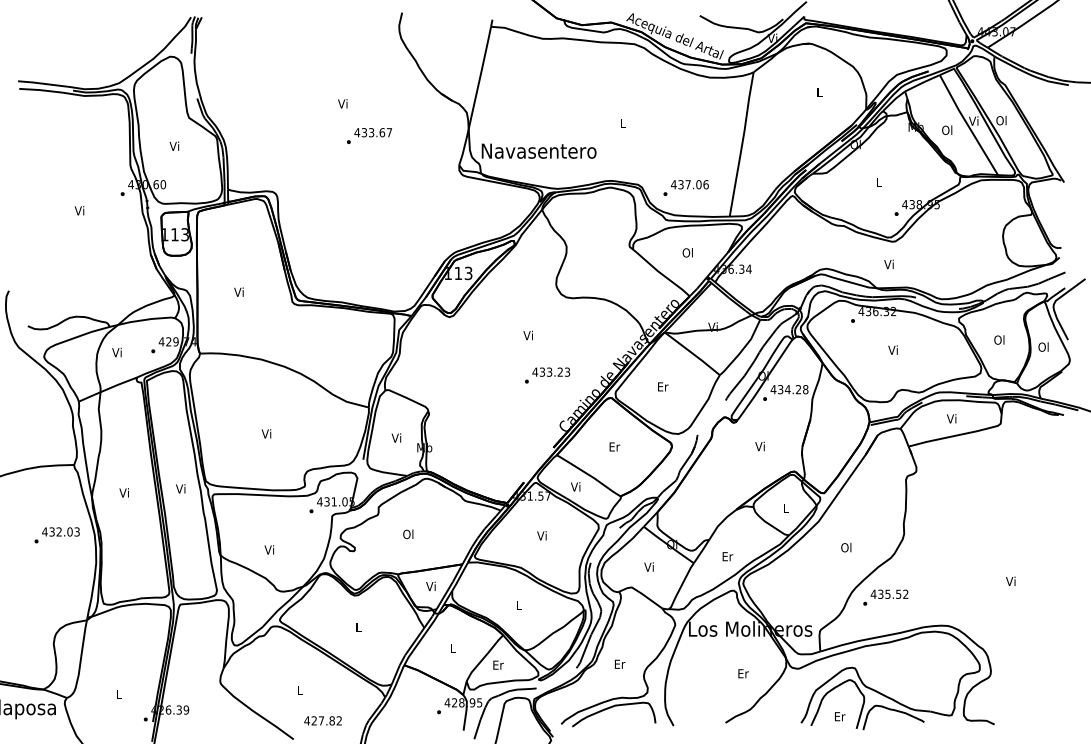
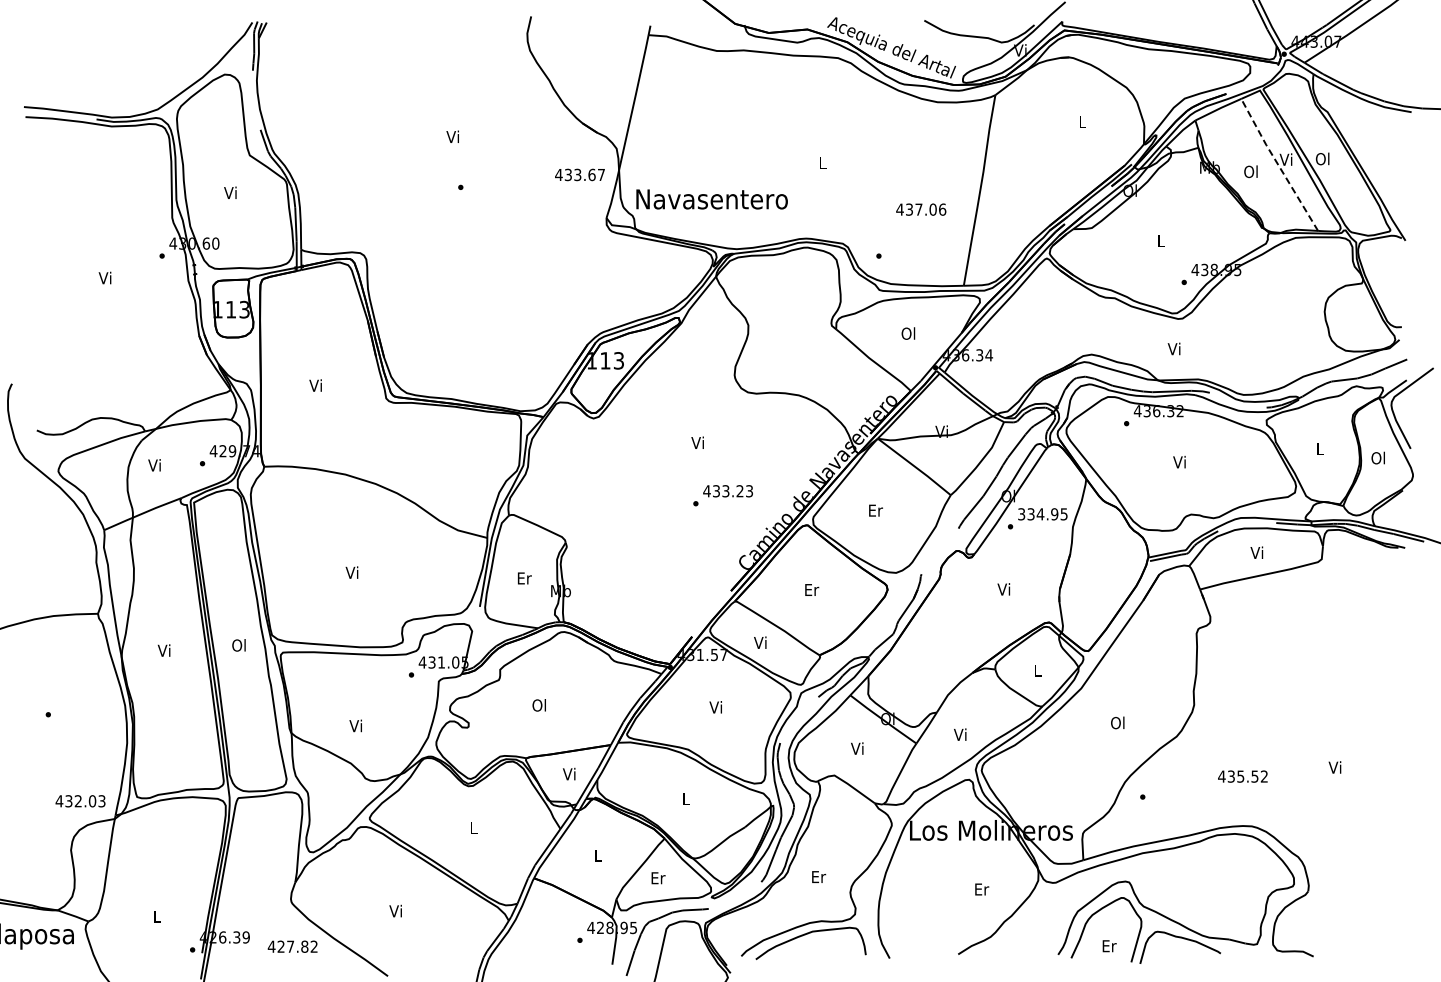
line: (968, 124) -> (1278, 164), solid -> dashed
text: (372, 132) -> (579, 174), moved
text: (690, 184) -> (921, 209), moved
text: (999, 339) -> (1319, 448), Ol -> L
text: (789, 389) -> (1042, 514), 434.28 -> 334.95
text: (397, 438) -> (524, 578), Vi -> Er
text: (180, 488) -> (238, 645), Vi -> Ol
text: (60, 532) -> (80, 801), moved
text: (727, 556) -> (961, 734), Er -> Vi
text: (889, 594) -> (1242, 776), moved
text: (299, 689) -> (395, 910), L -> Vi
text: (322, 720) -> (292, 946), moved

